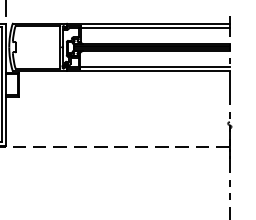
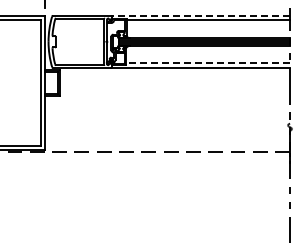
line: (148, 23) -> (200, 15), solid -> dashed
line: (155, 67) -> (208, 63), solid -> dashed

